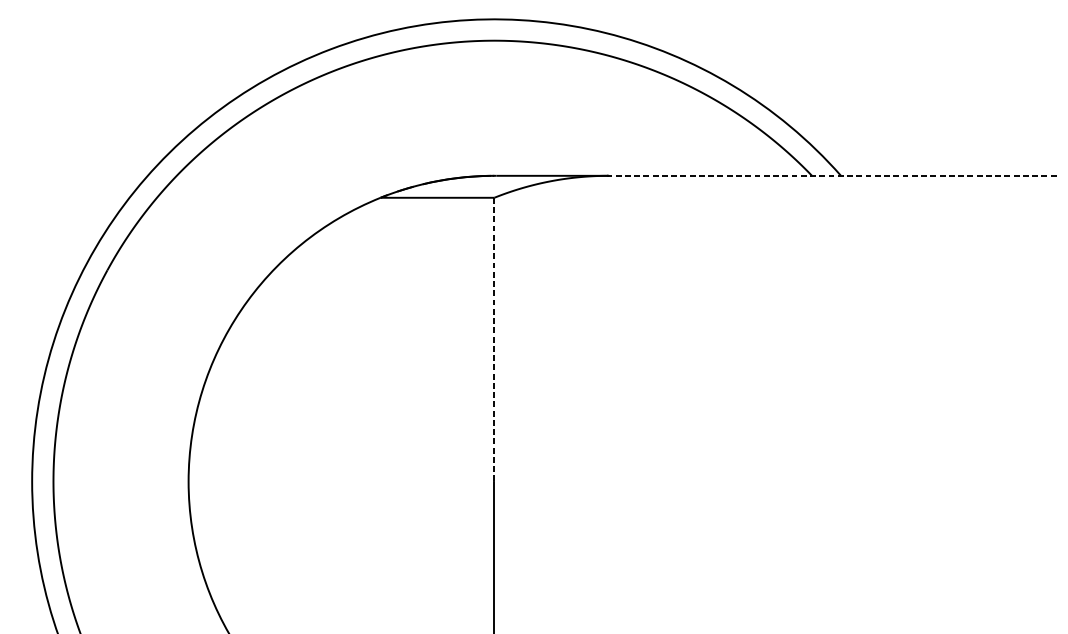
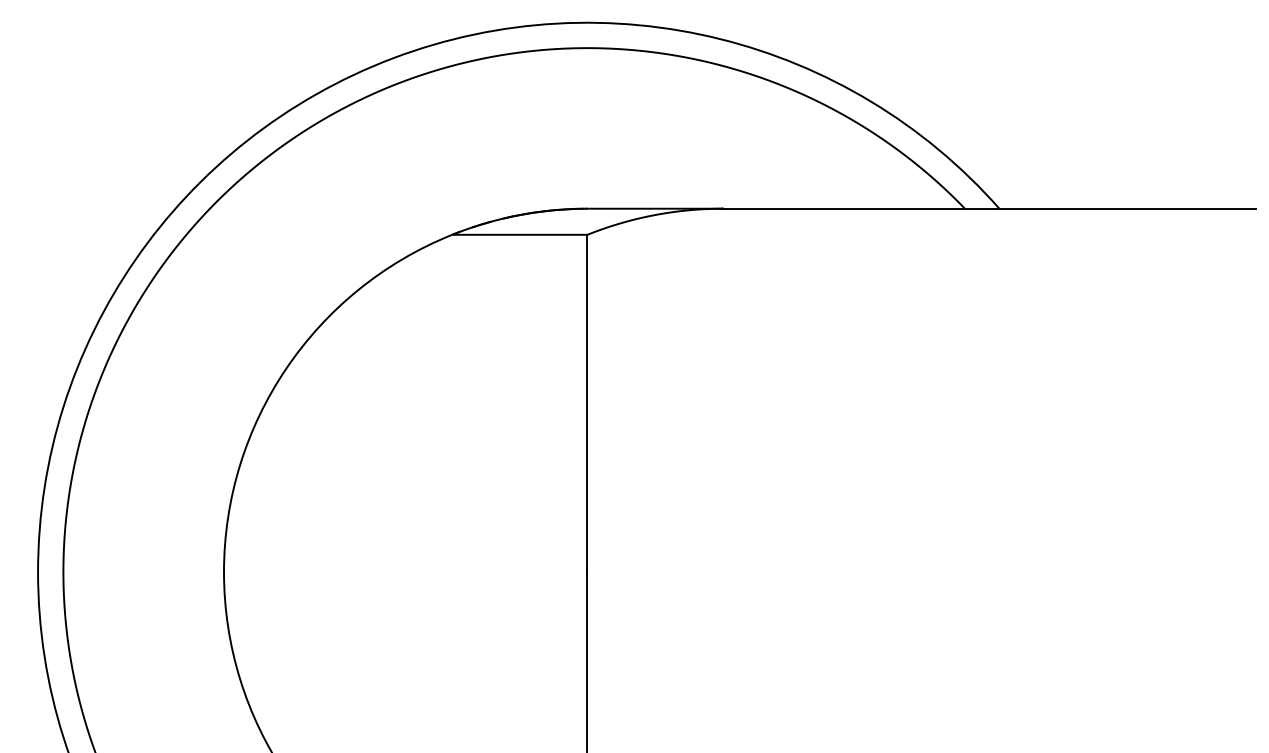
line: (831, 175) -> (988, 208), dashed -> solid
line: (494, 339) -> (587, 403), dashed -> solid

